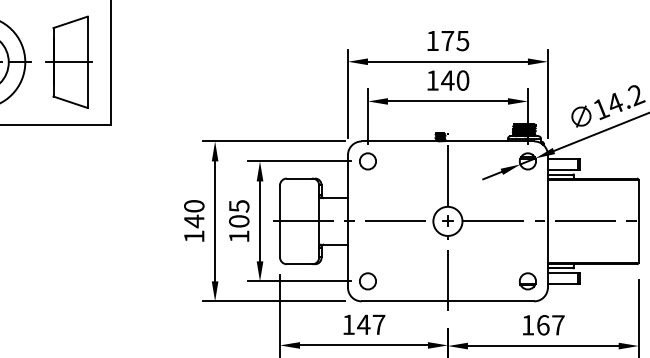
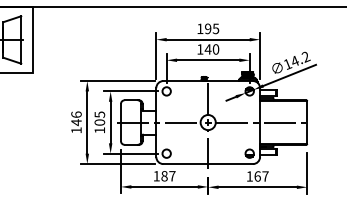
text: (448, 40) -> (208, 28), 175 -> 195
text: (194, 205) -> (76, 114), 140 -> 146
text: (363, 325) -> (164, 176), 147 -> 187

